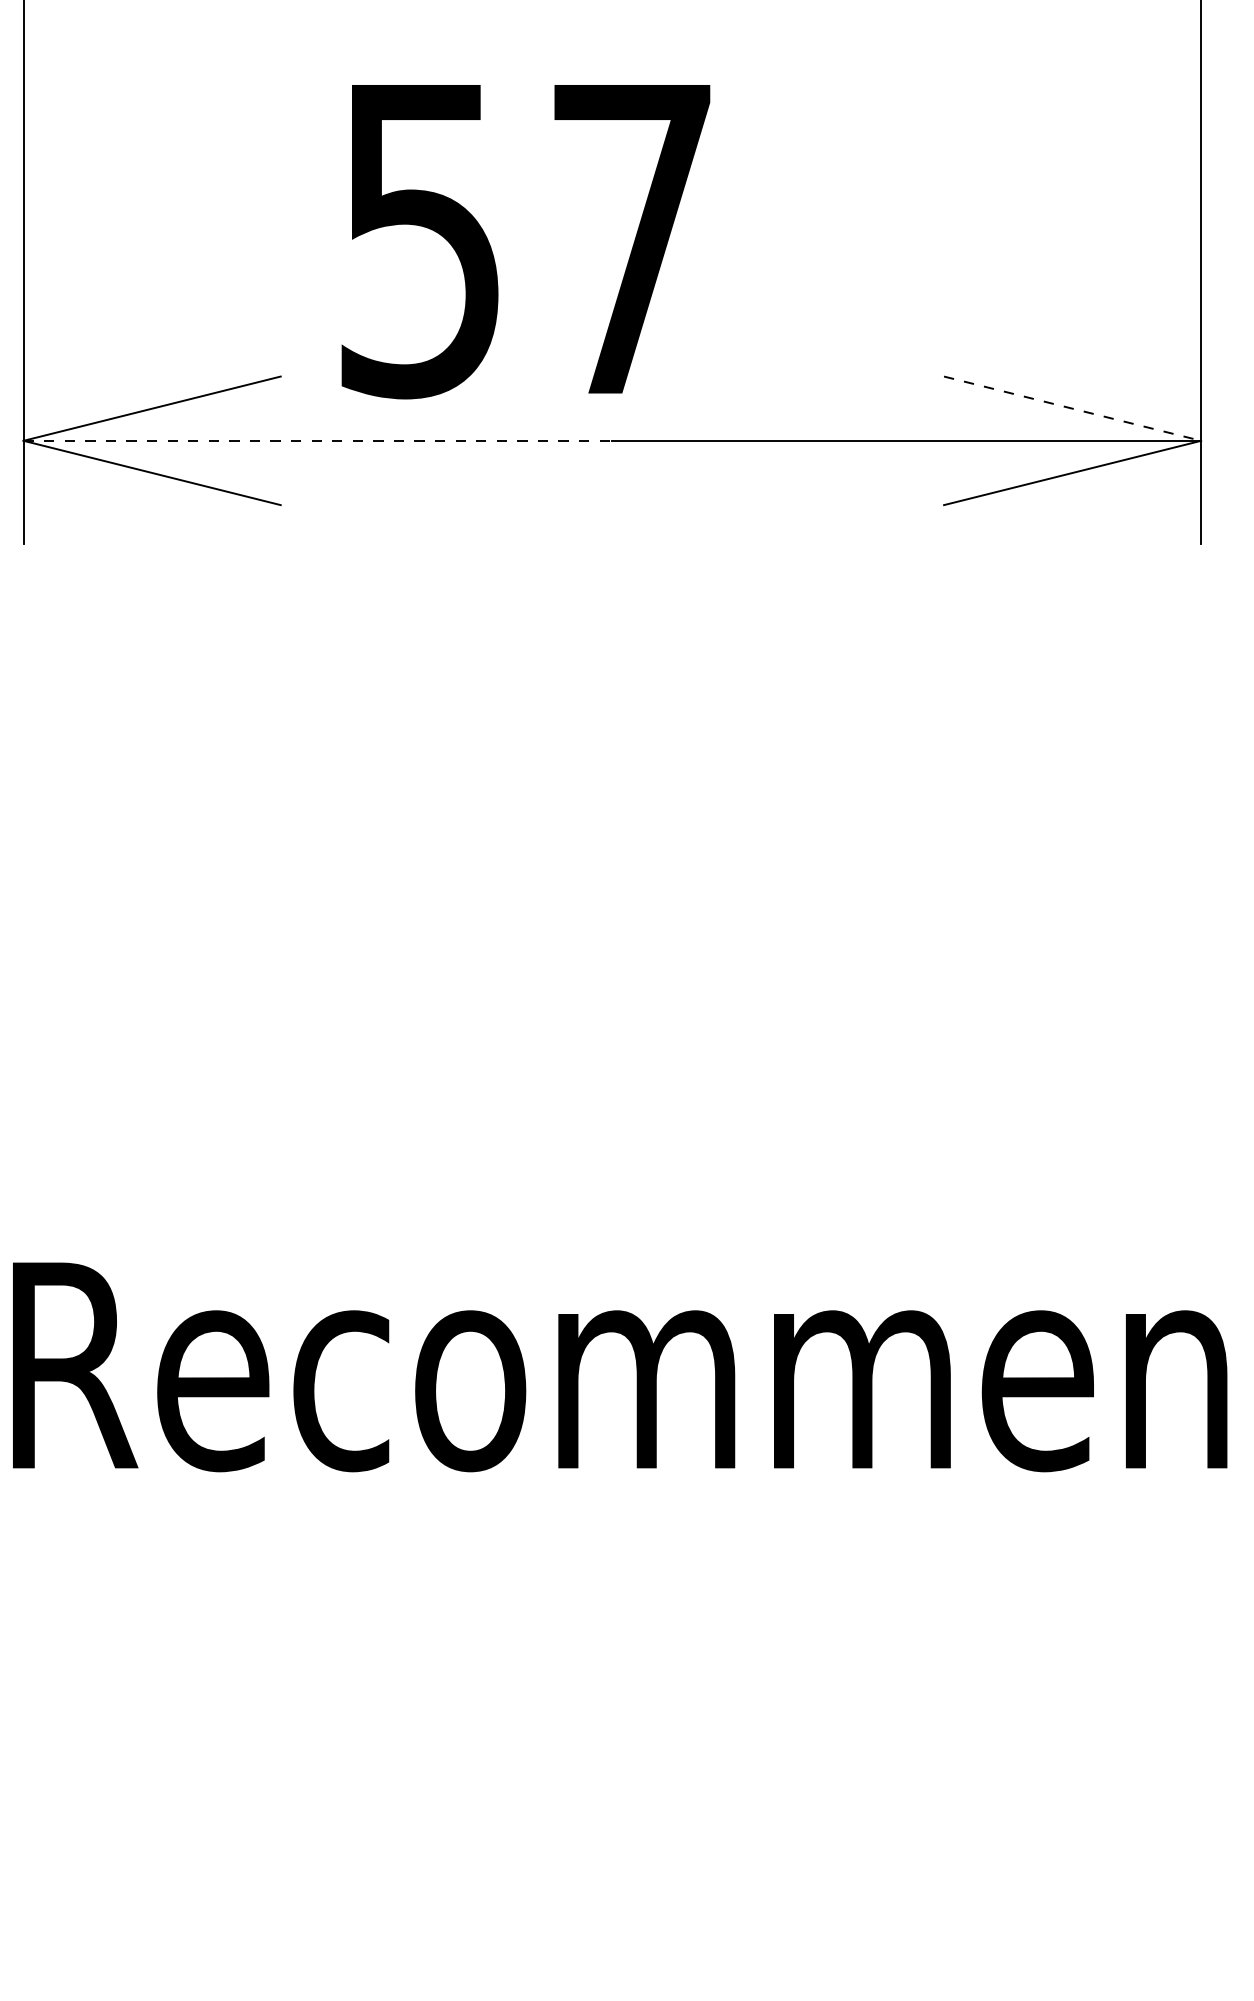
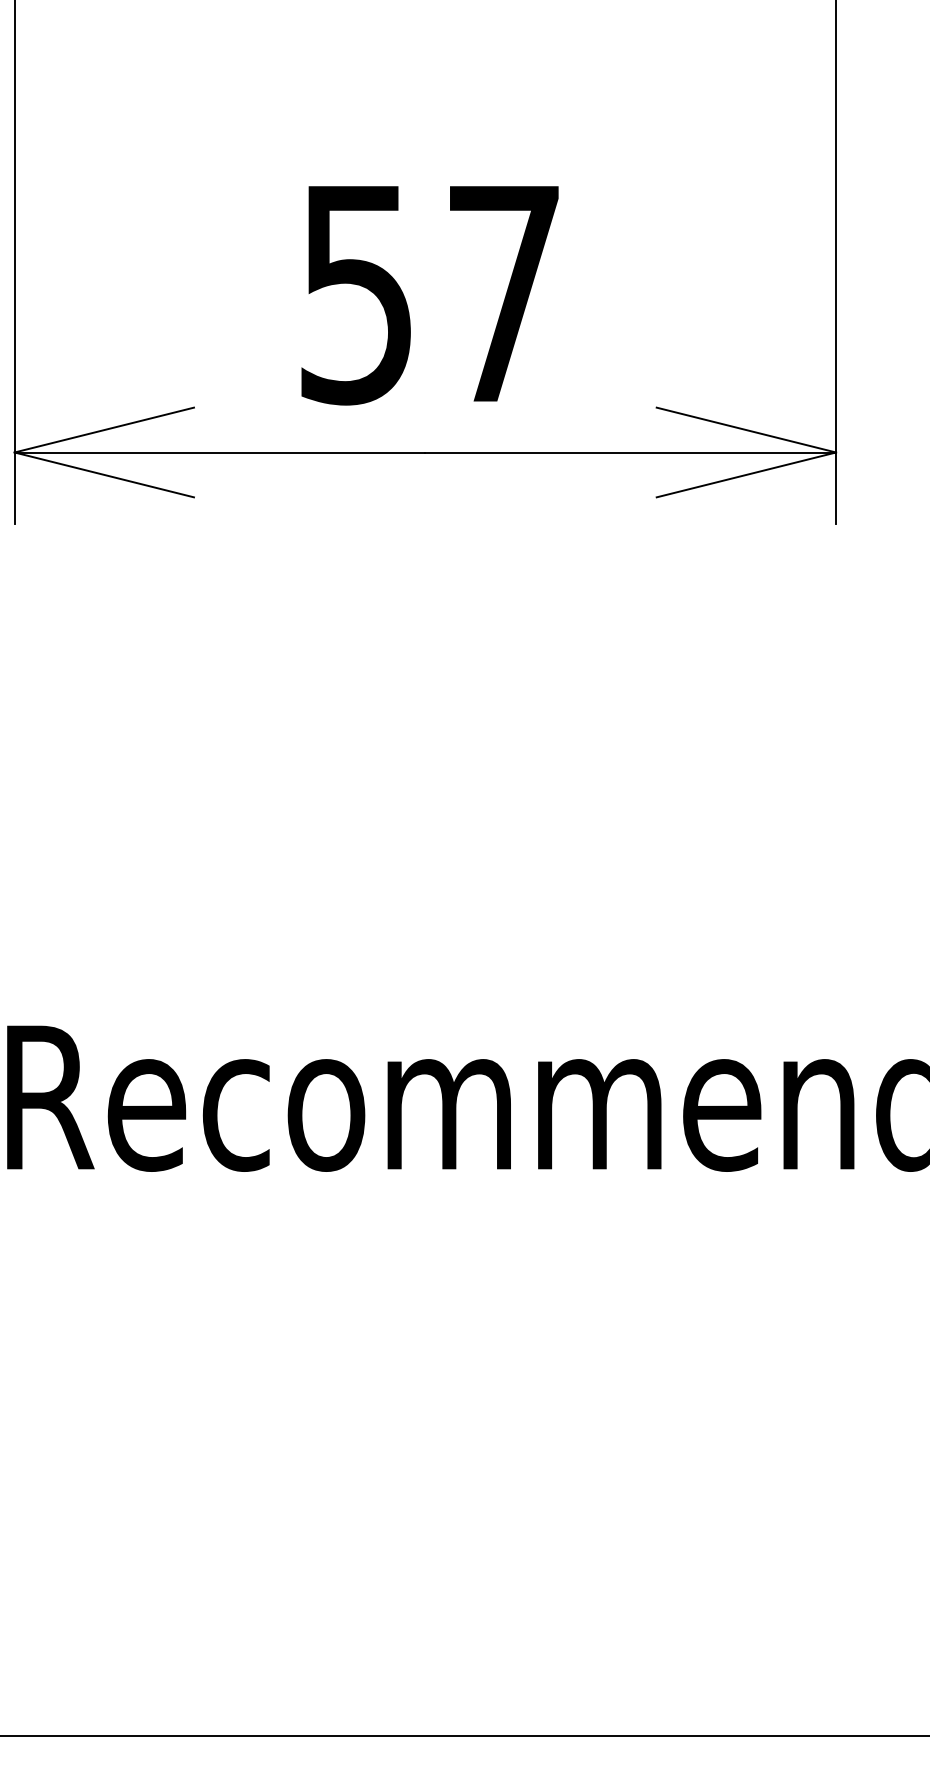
text: (525, 241) -> (429, 295), moved
line: (1072, 409) -> (746, 430), dashed -> solid
line: (318, 440) -> (220, 452), dashed -> solid

